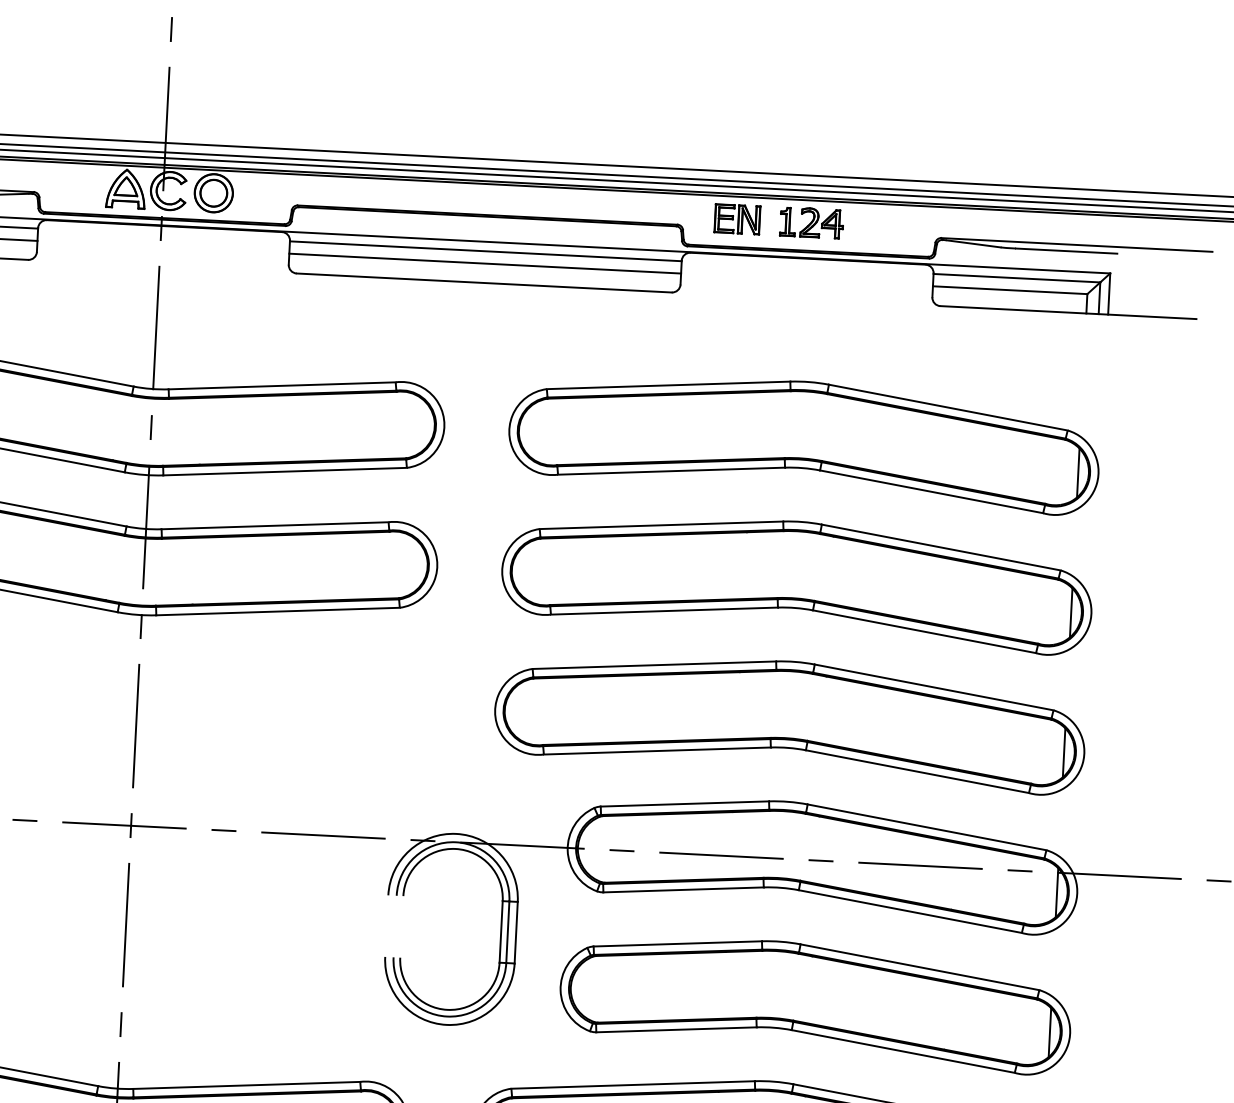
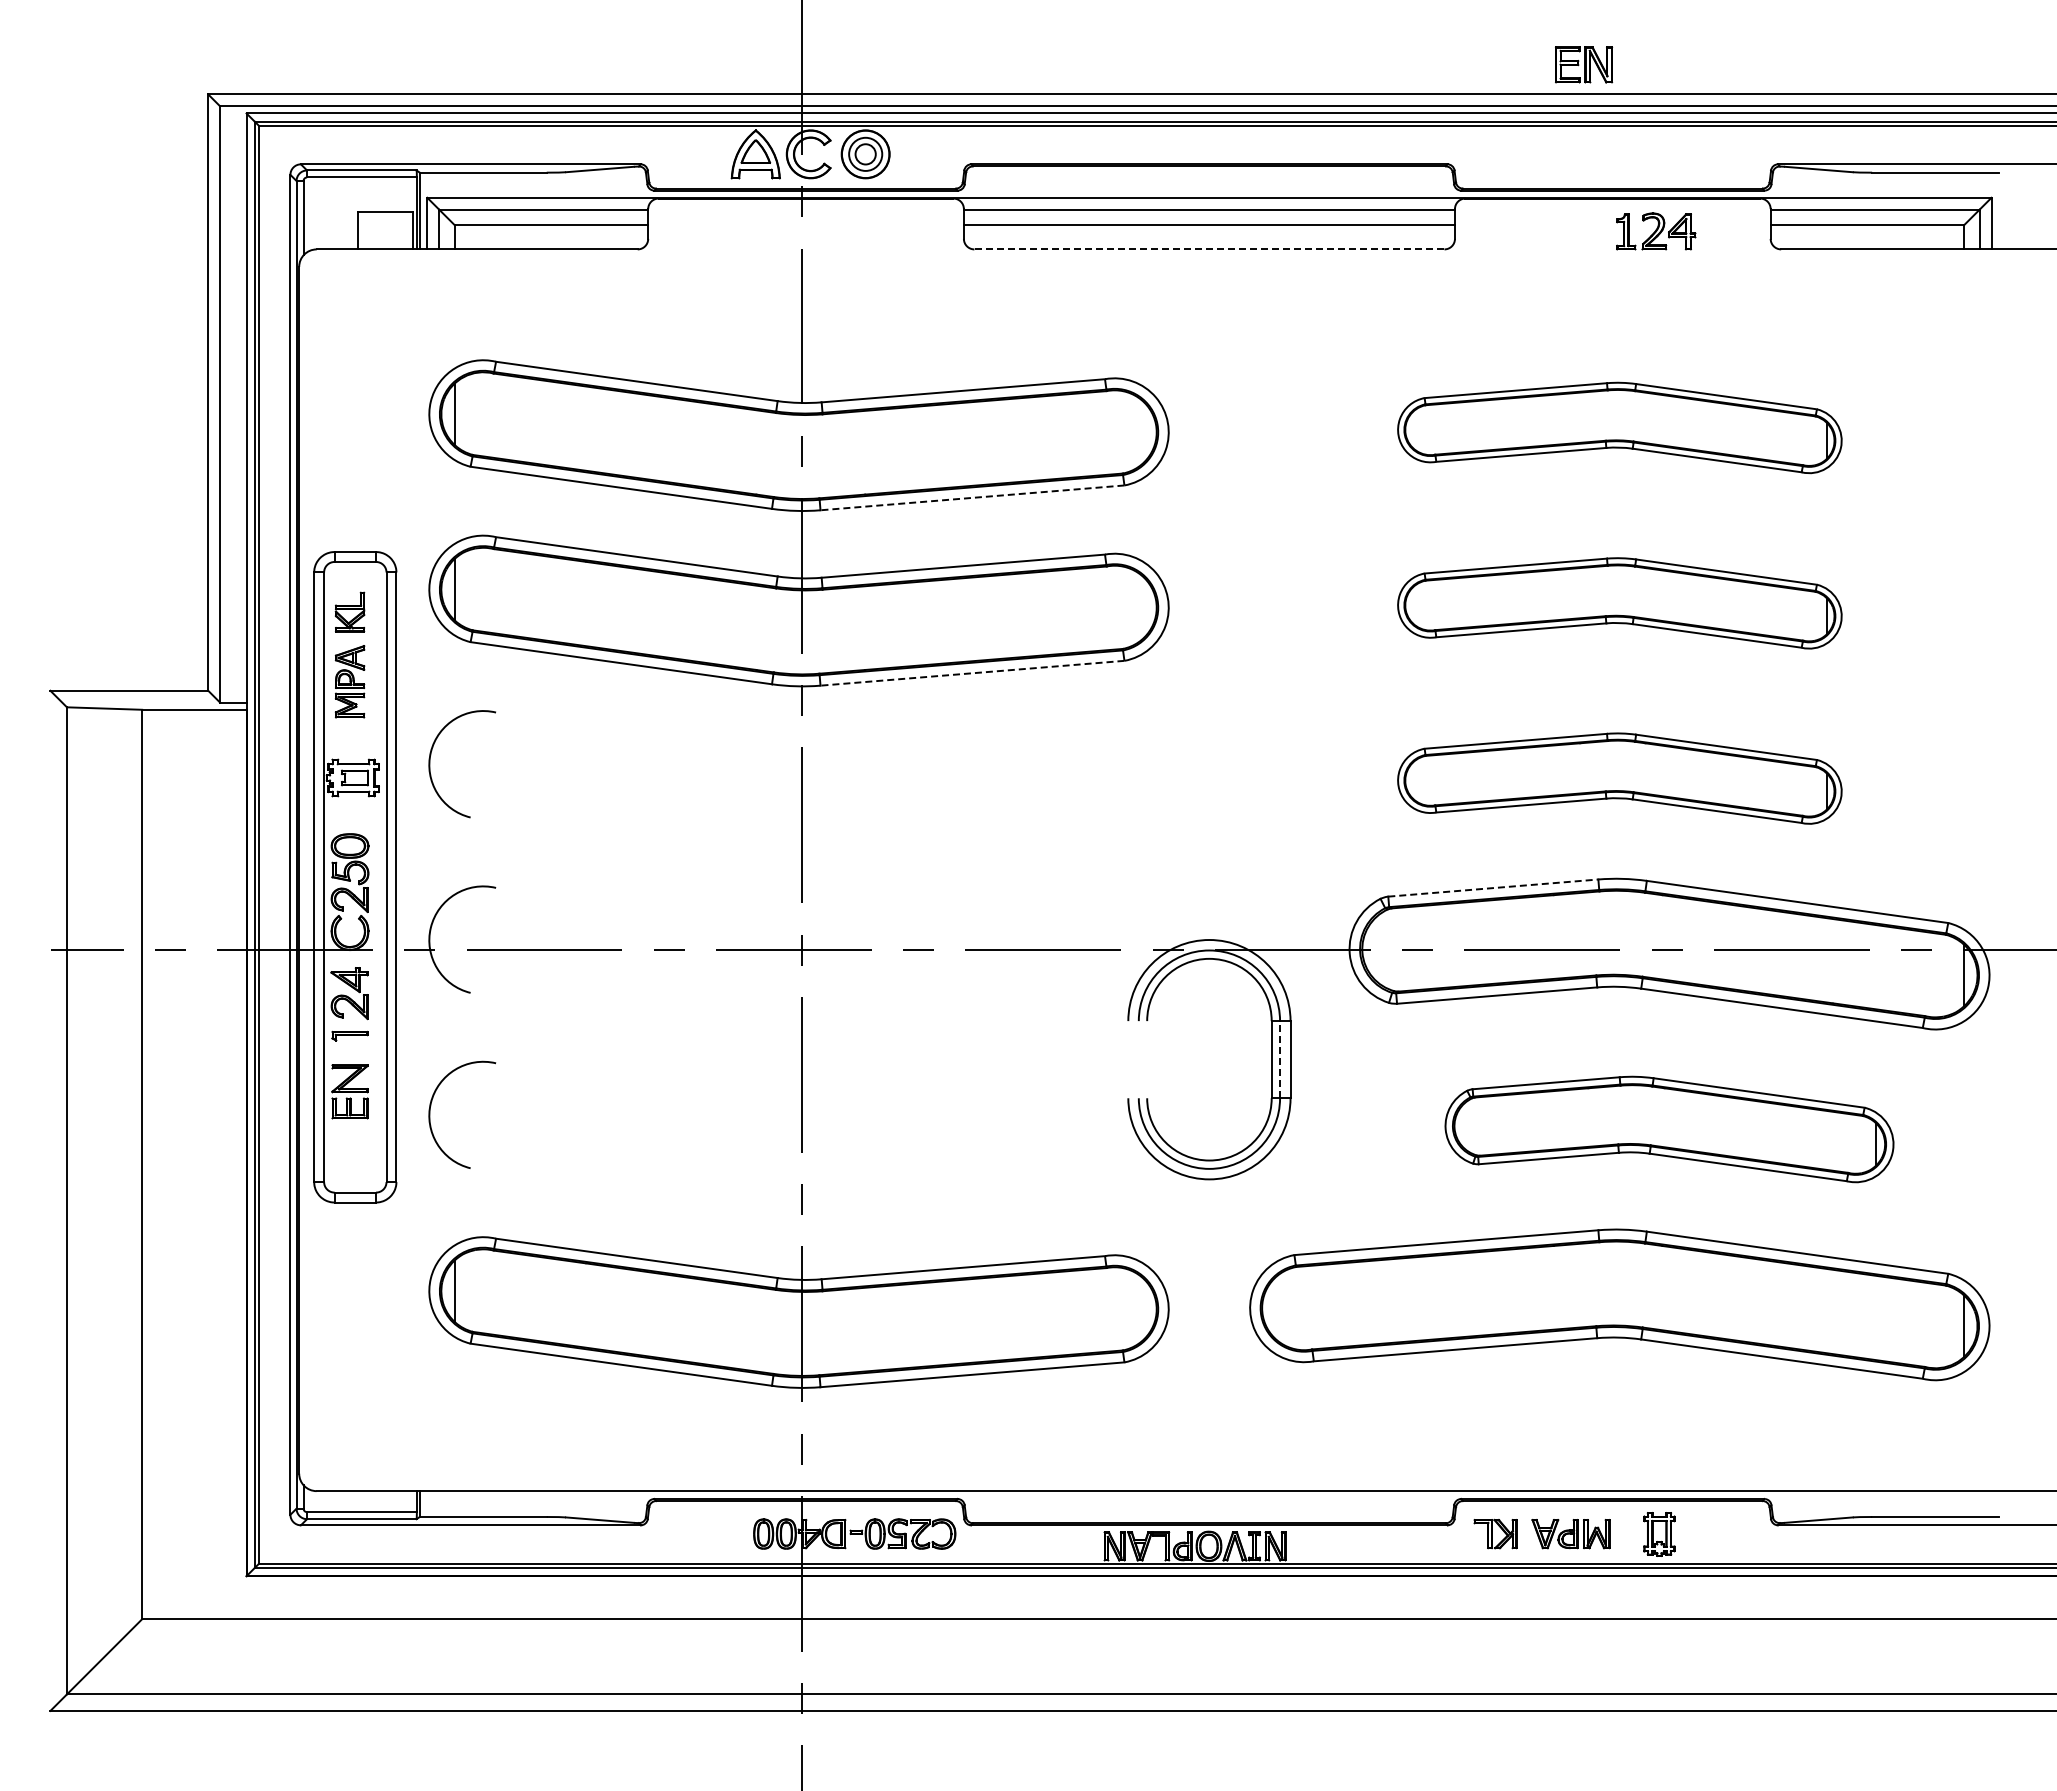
circle: (213, 193) -> (865, 154), size x0.6
part: (737, 219) -> (1584, 64), moved
part: (812, 222) -> (1656, 231), moved
line: (483, 283) -> (1208, 249), solid -> dashed
part: (804, 441) -> (1619, 427), size x0.6
line: (284, 471) -> (971, 497), solid -> dashed
part: (797, 582) -> (1619, 603), size x0.6
line: (277, 611) -> (971, 673), solid -> dashed
part: (789, 721) -> (1619, 778), size x0.6
line: (685, 804) -> (1493, 888), solid -> dashed
line: (508, 932) -> (1280, 1059), solid -> dashed
part: (815, 1003) -> (1669, 1129), size x0.7

